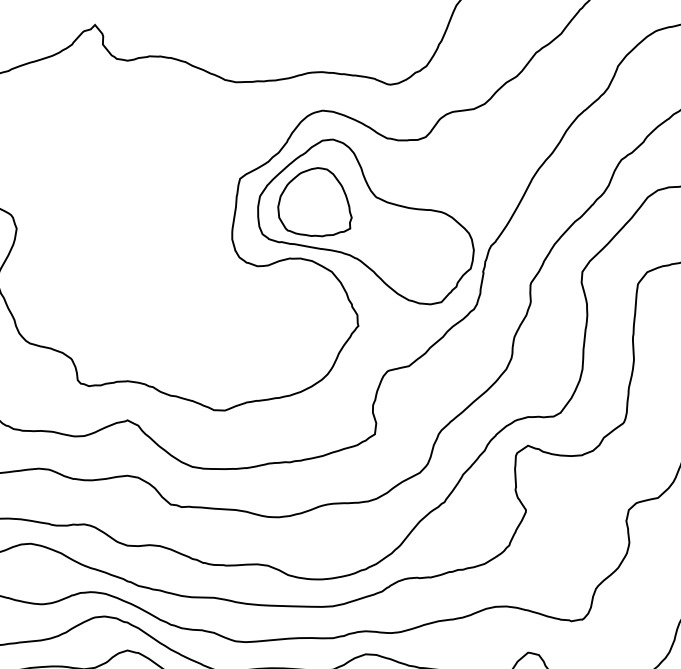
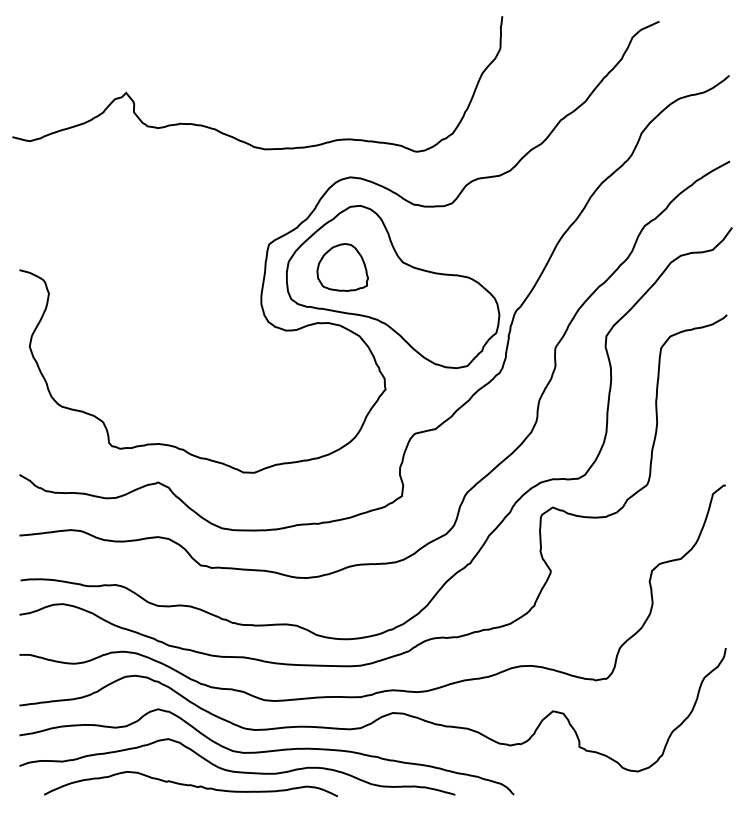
part: (314, 202) -> (342, 267), size x0.7

